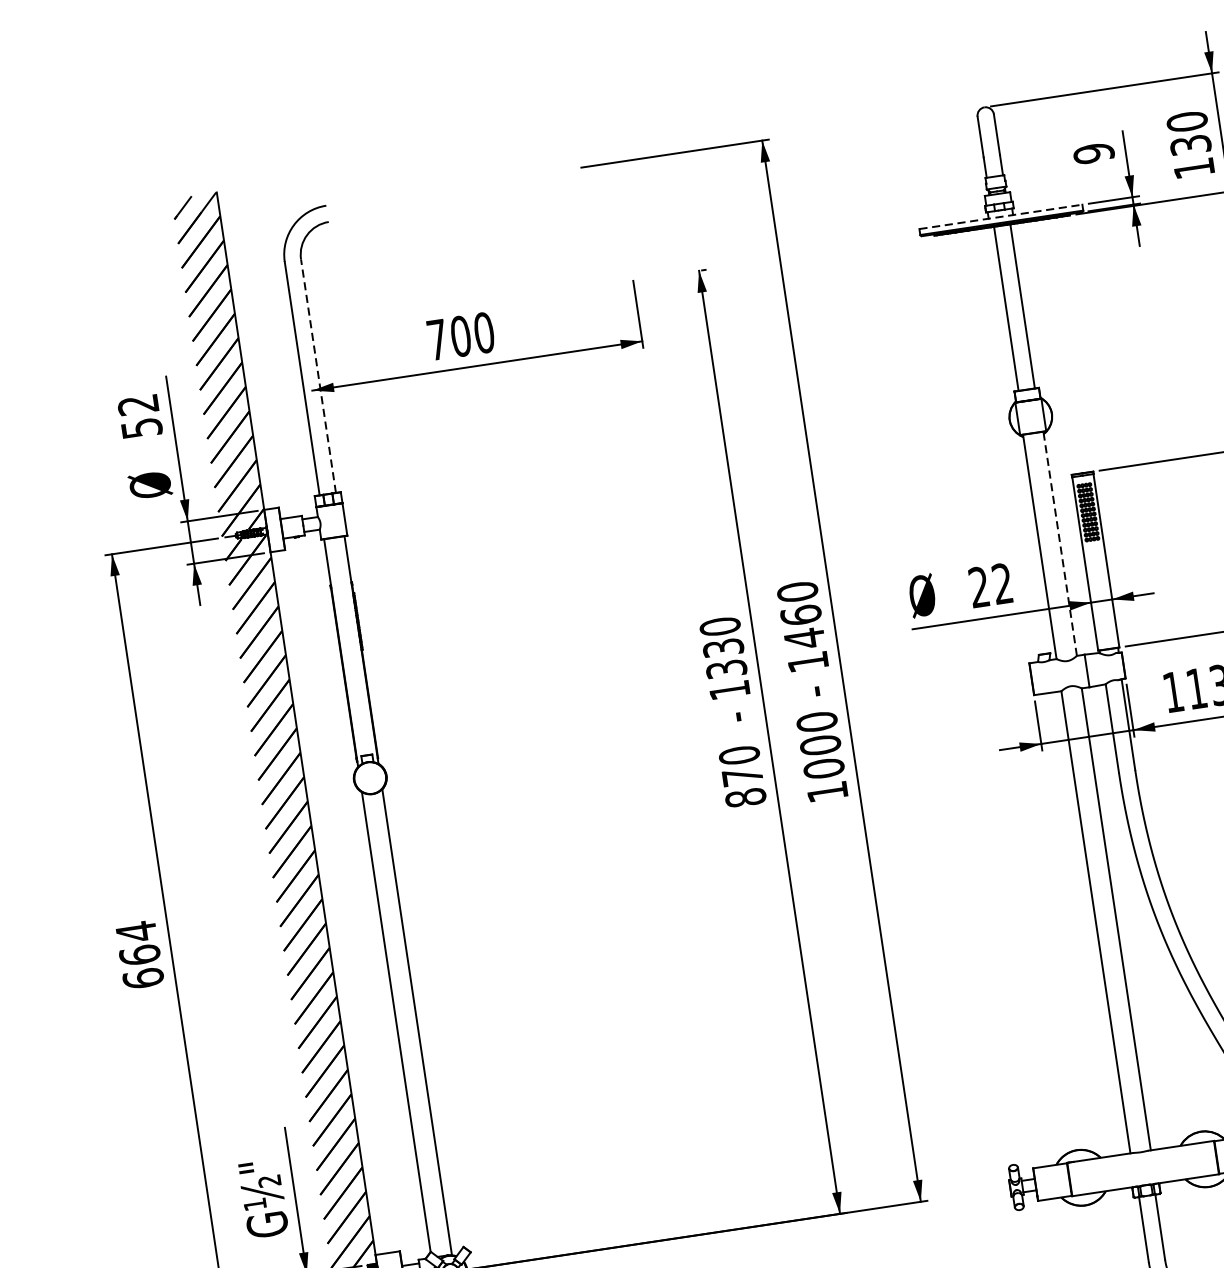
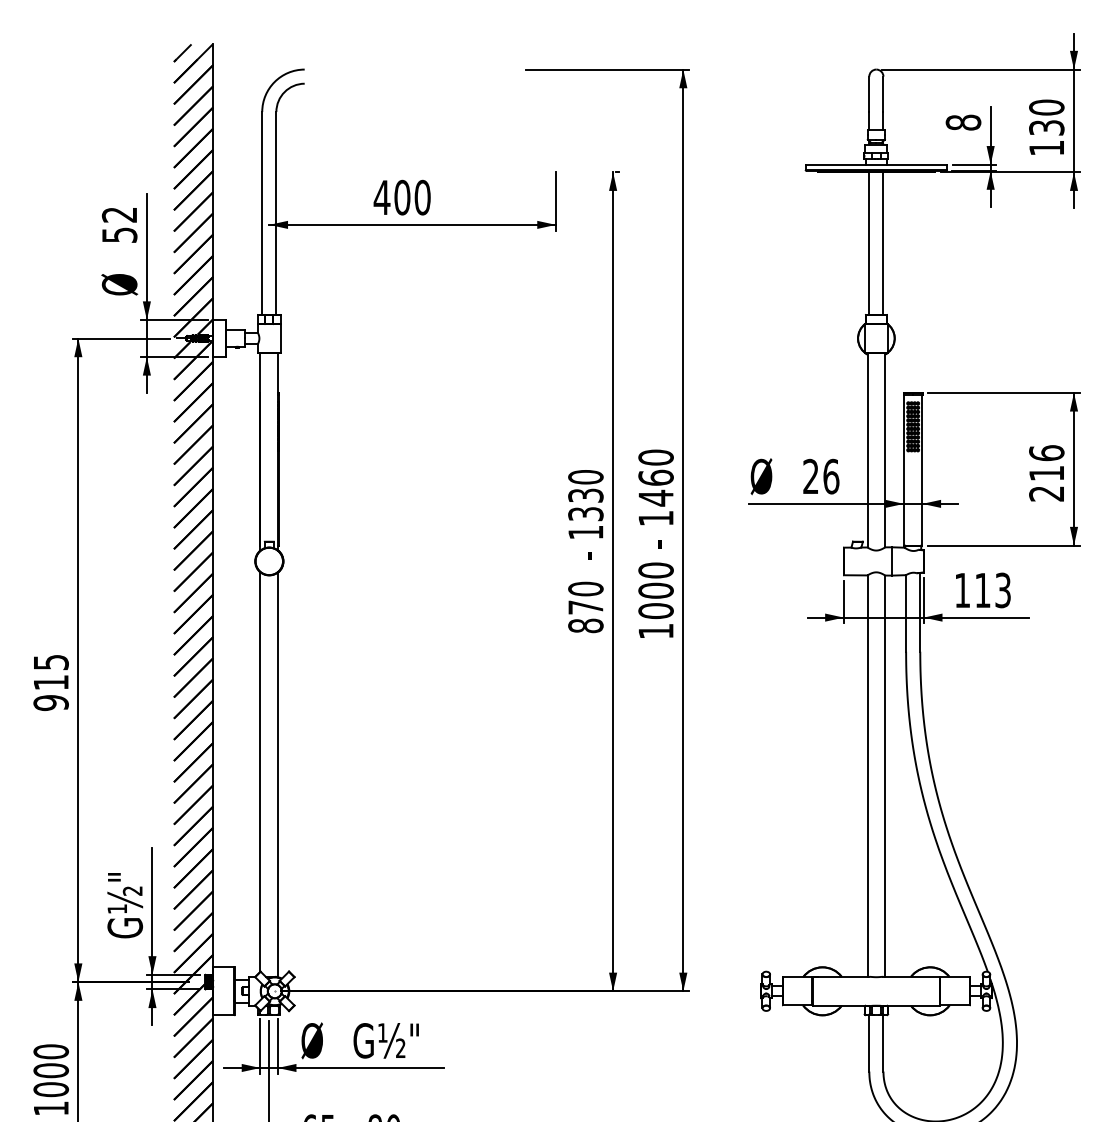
text: (1093, 153) -> (963, 122), 9 -> 8
line: (1001, 216) -> (876, 164), dashed -> solid
text: (436, 339) -> (381, 197), 700 -> 400
line: (318, 375) -> (276, 212), dashed -> solid
line: (1060, 543) -> (885, 449), dashed -> solid
text: (1002, 583) -> (831, 476), 22 -> 26
text: (139, 955) -> (50, 682), 664 -> 915

